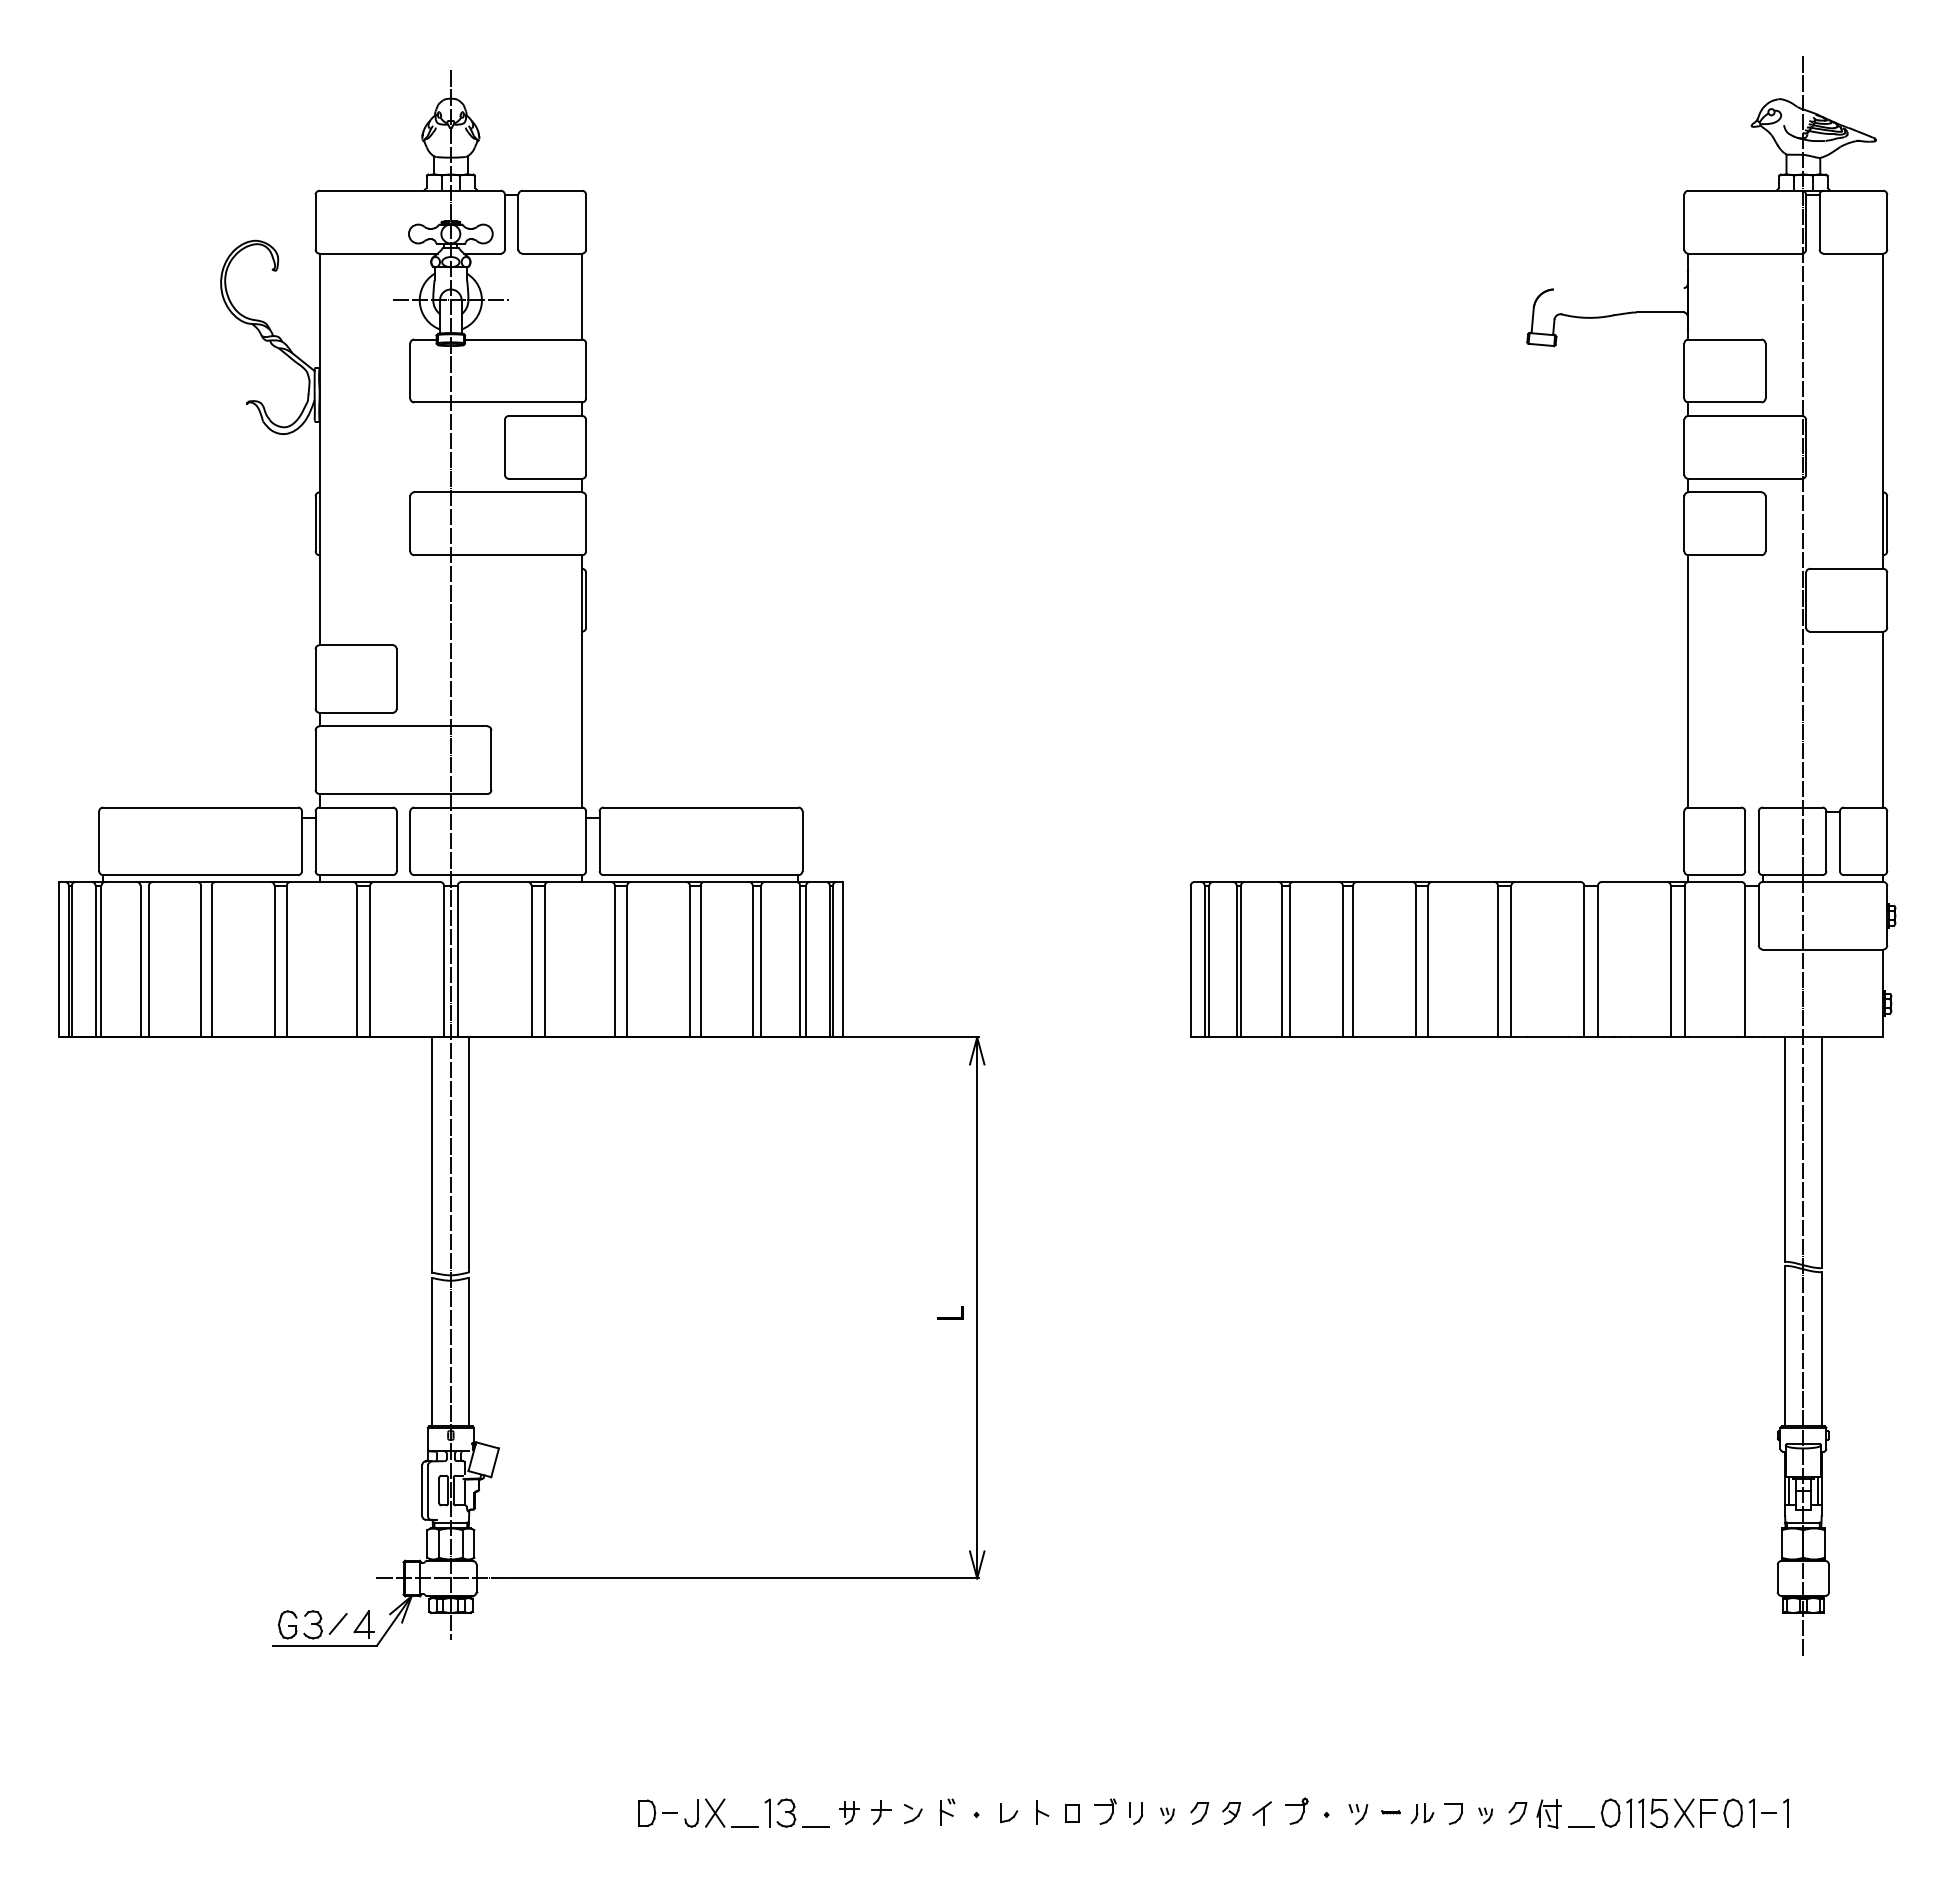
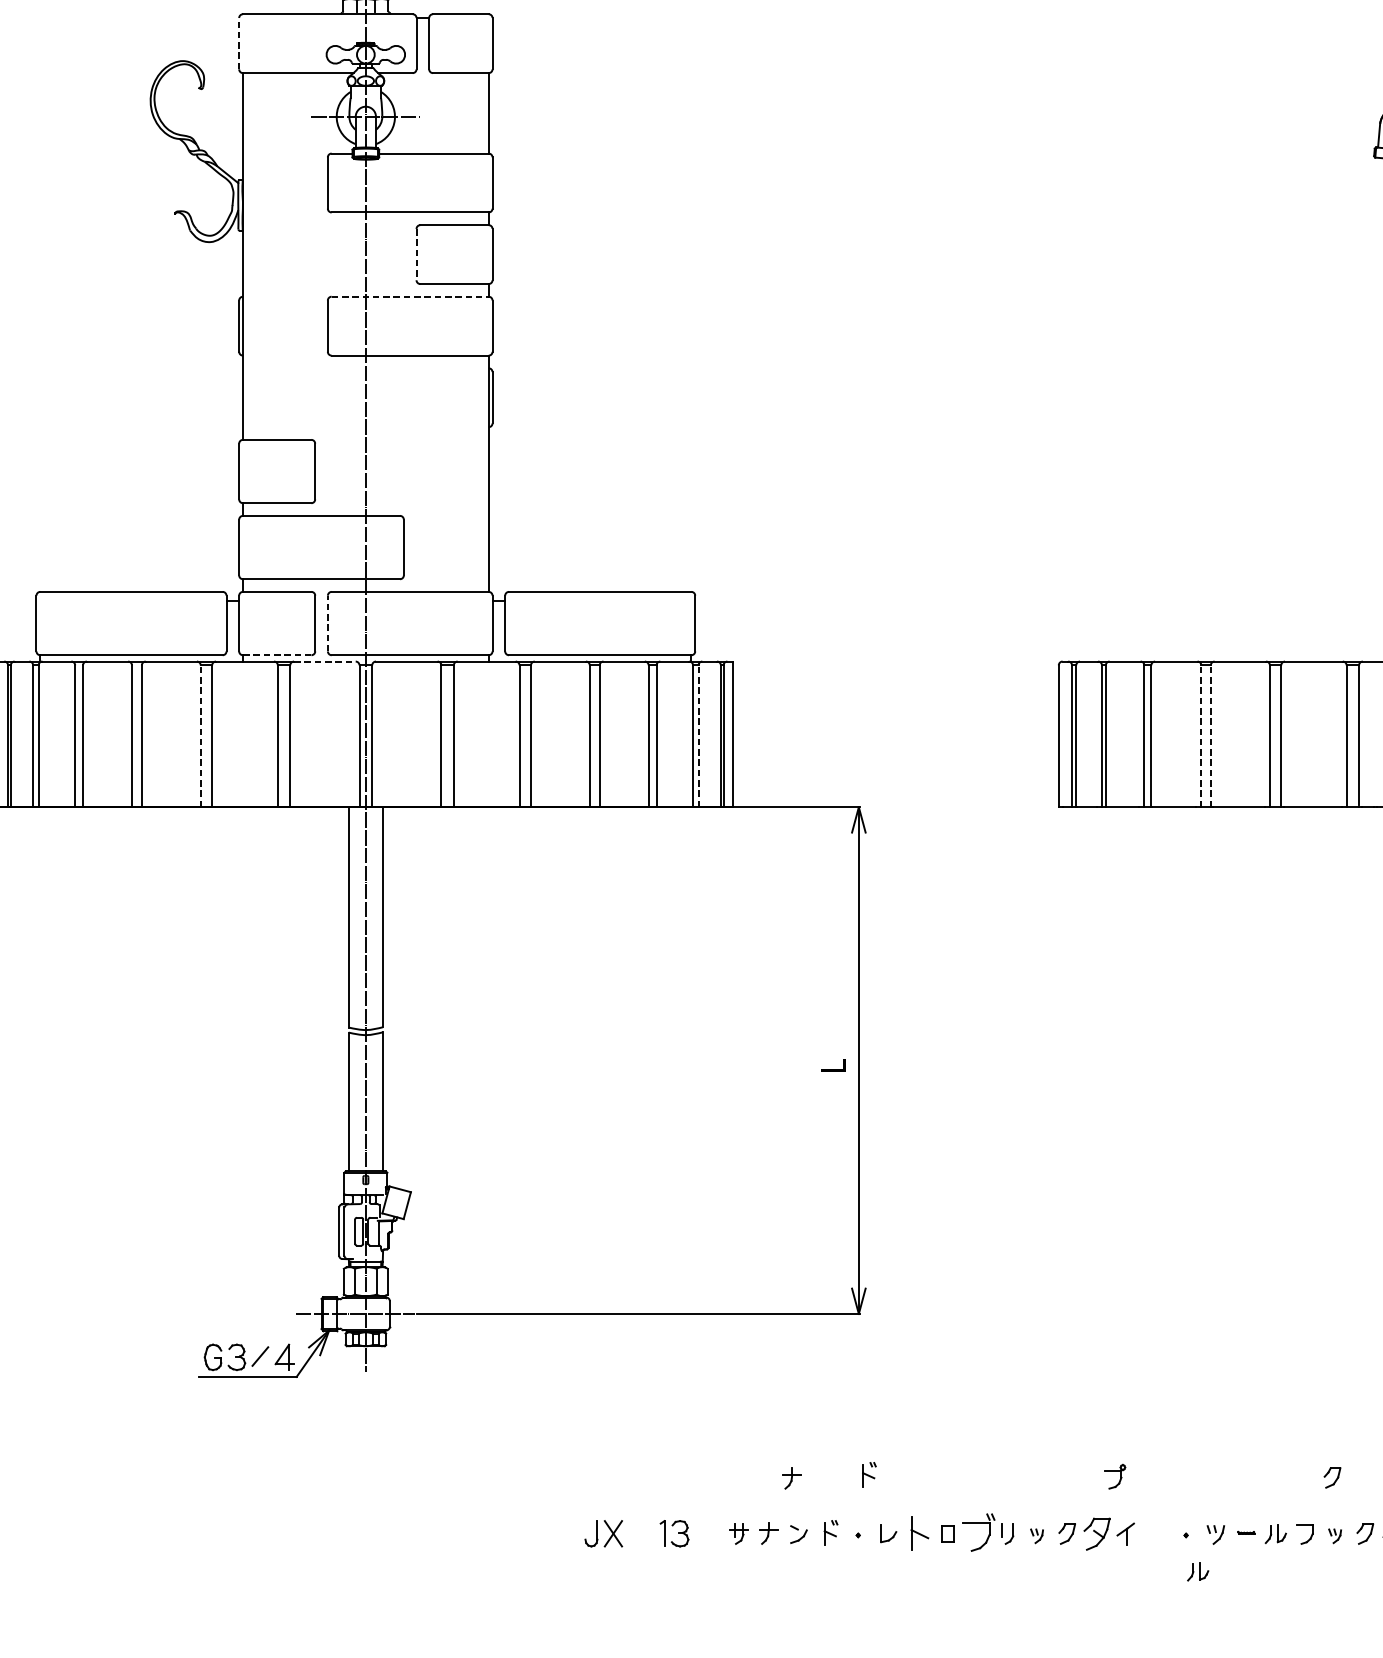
line: (315, 221) -> (239, 43), solid -> dashed
line: (504, 447) -> (416, 254), solid -> dashed
line: (498, 492) -> (410, 296), solid -> dashed
line: (410, 841) -> (328, 623), solid -> dashed
line: (356, 875) -> (277, 655), solid -> dashed
line: (407, 881) -> (325, 661), solid -> dashed
line: (274, 961) -> (200, 736), solid -> dashed
line: (806, 961) -> (698, 736), solid -> dashed
line: (1342, 961) -> (1200, 736), solid -> dashed
line: (1353, 961) -> (1211, 736), solid -> dashed
part: (988, 1749) -> (869, 1474), added
part: (906, 1753) -> (792, 1477), added
part: (1482, 1753) -> (1332, 1477), added
part: (1296, 1810) -> (1114, 1476), moved
part: (1105, 1811) -> (978, 1532), size x1.6
part: (657, 1812) -> (559, 1533), removed
part: (1042, 1812) -> (919, 1533), size x1.6
part: (1231, 1813) -> (1097, 1534), size x1.6
line: (744, 1826) -> (640, 1546), removed
line: (815, 1826) -> (707, 1546), removed
part: (1339, 1853) -> (1198, 1571), added

